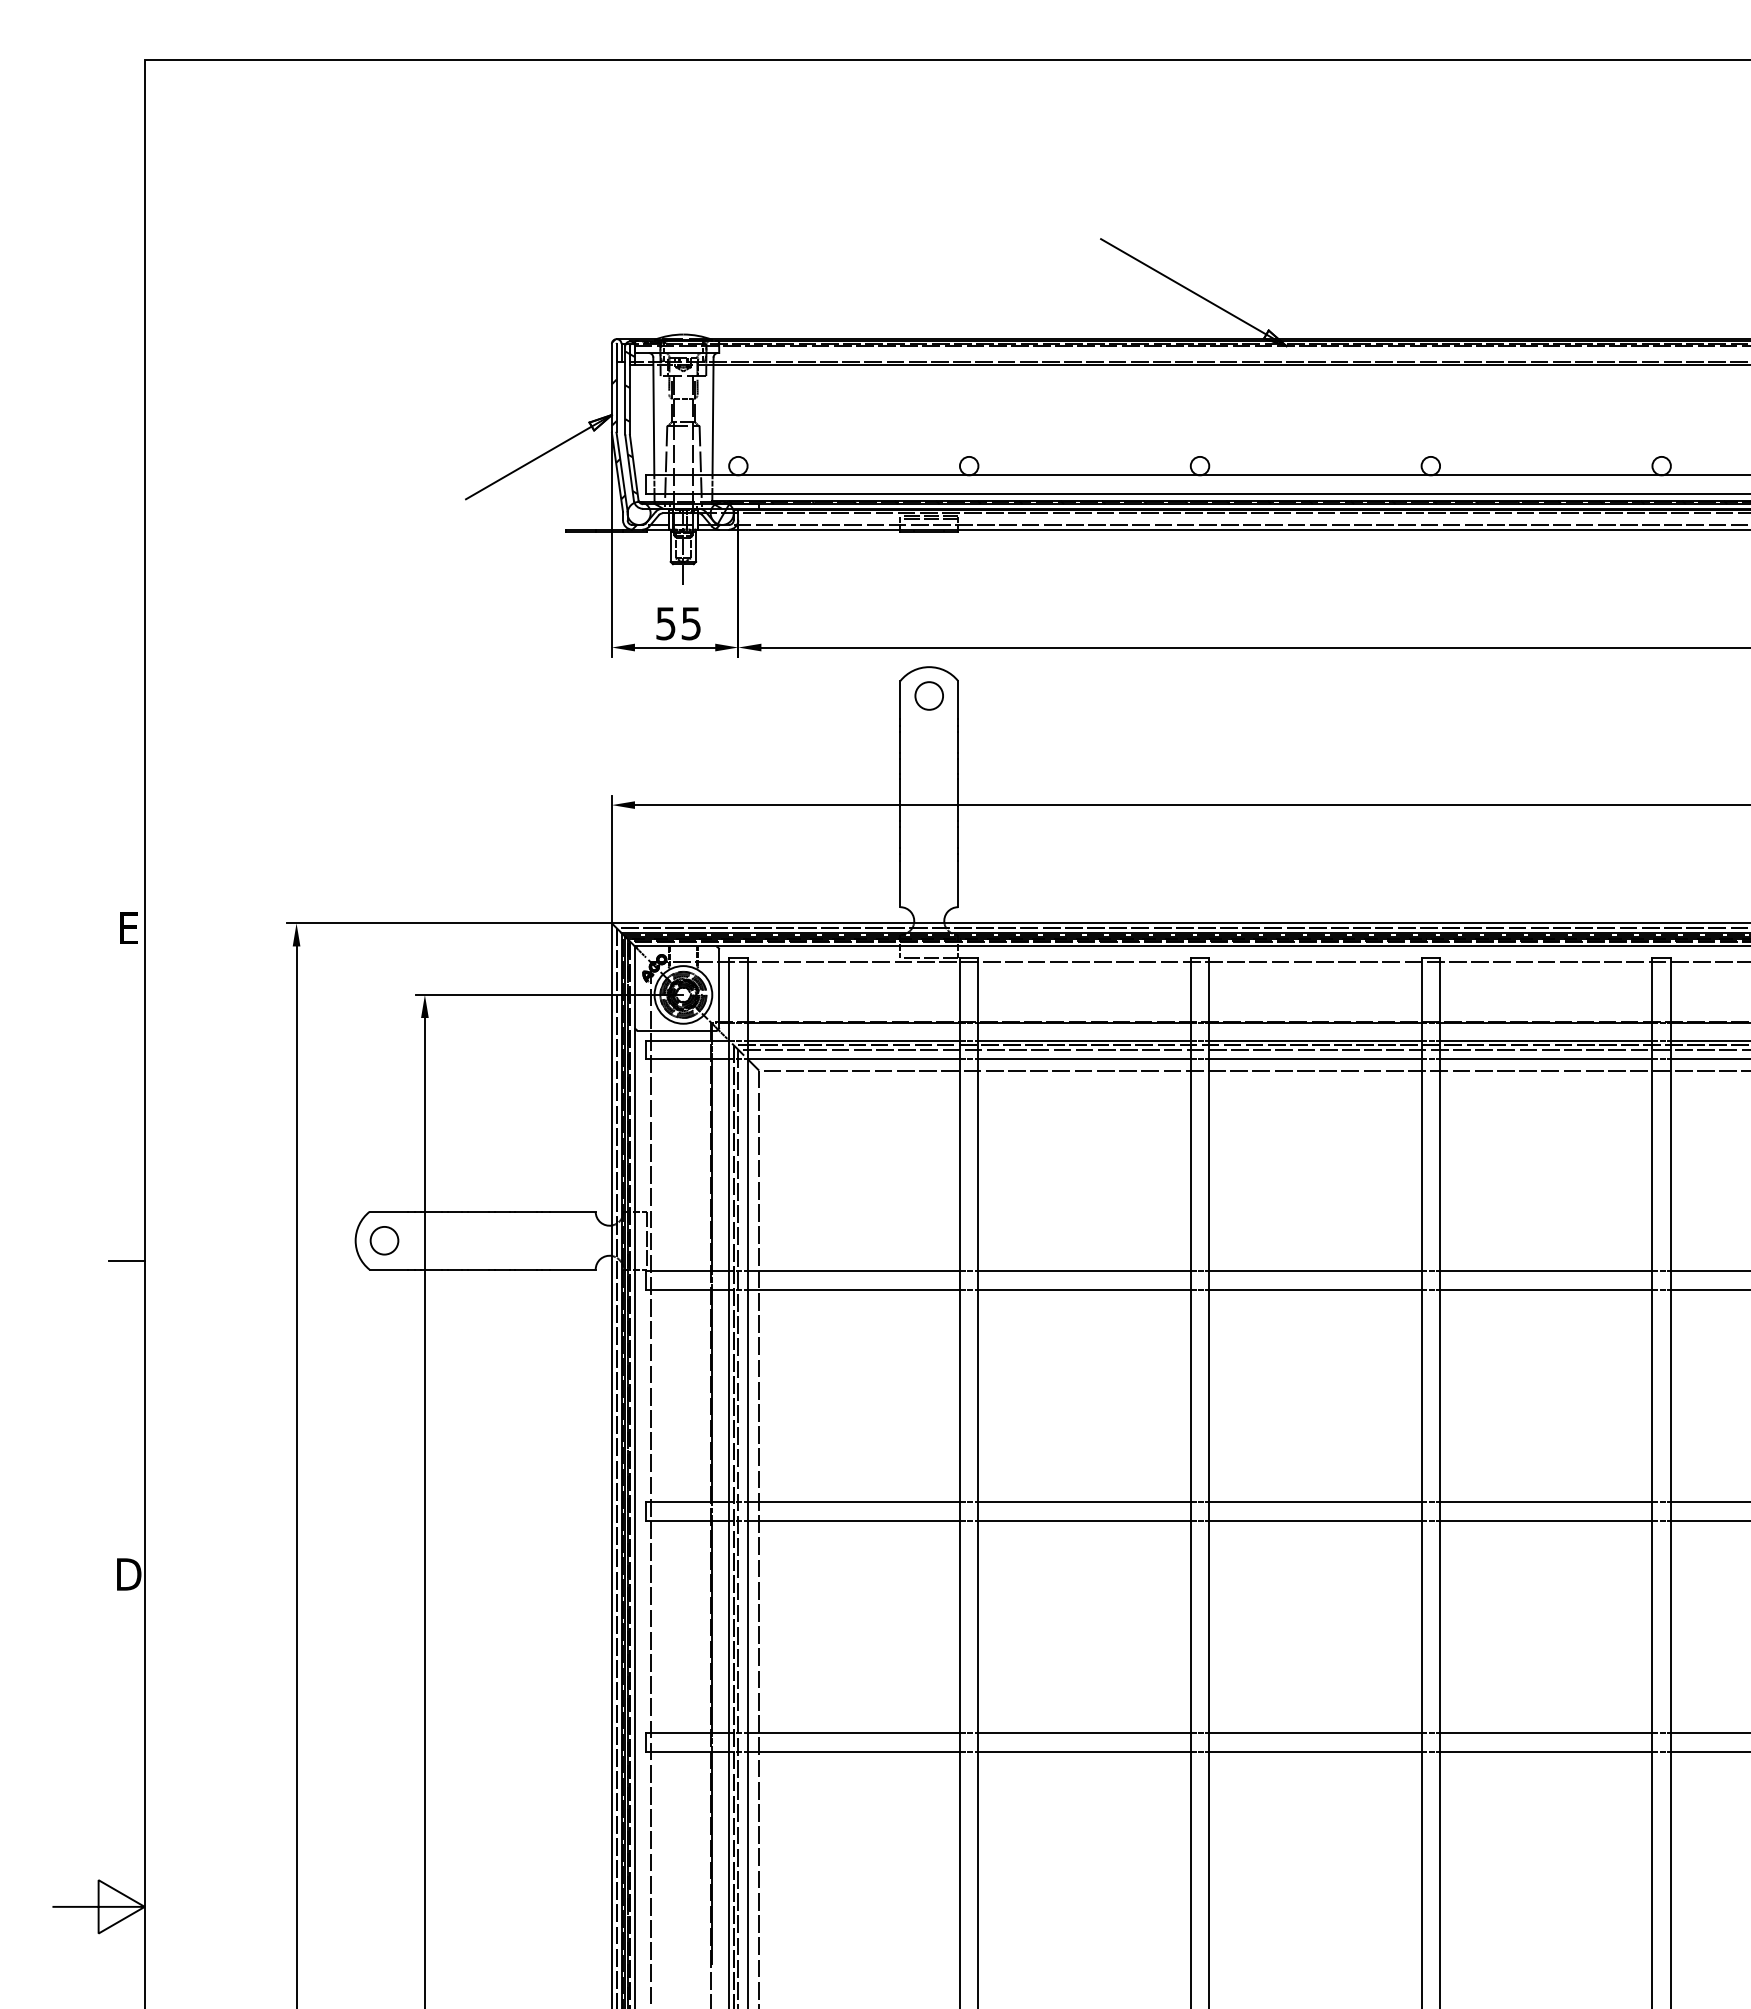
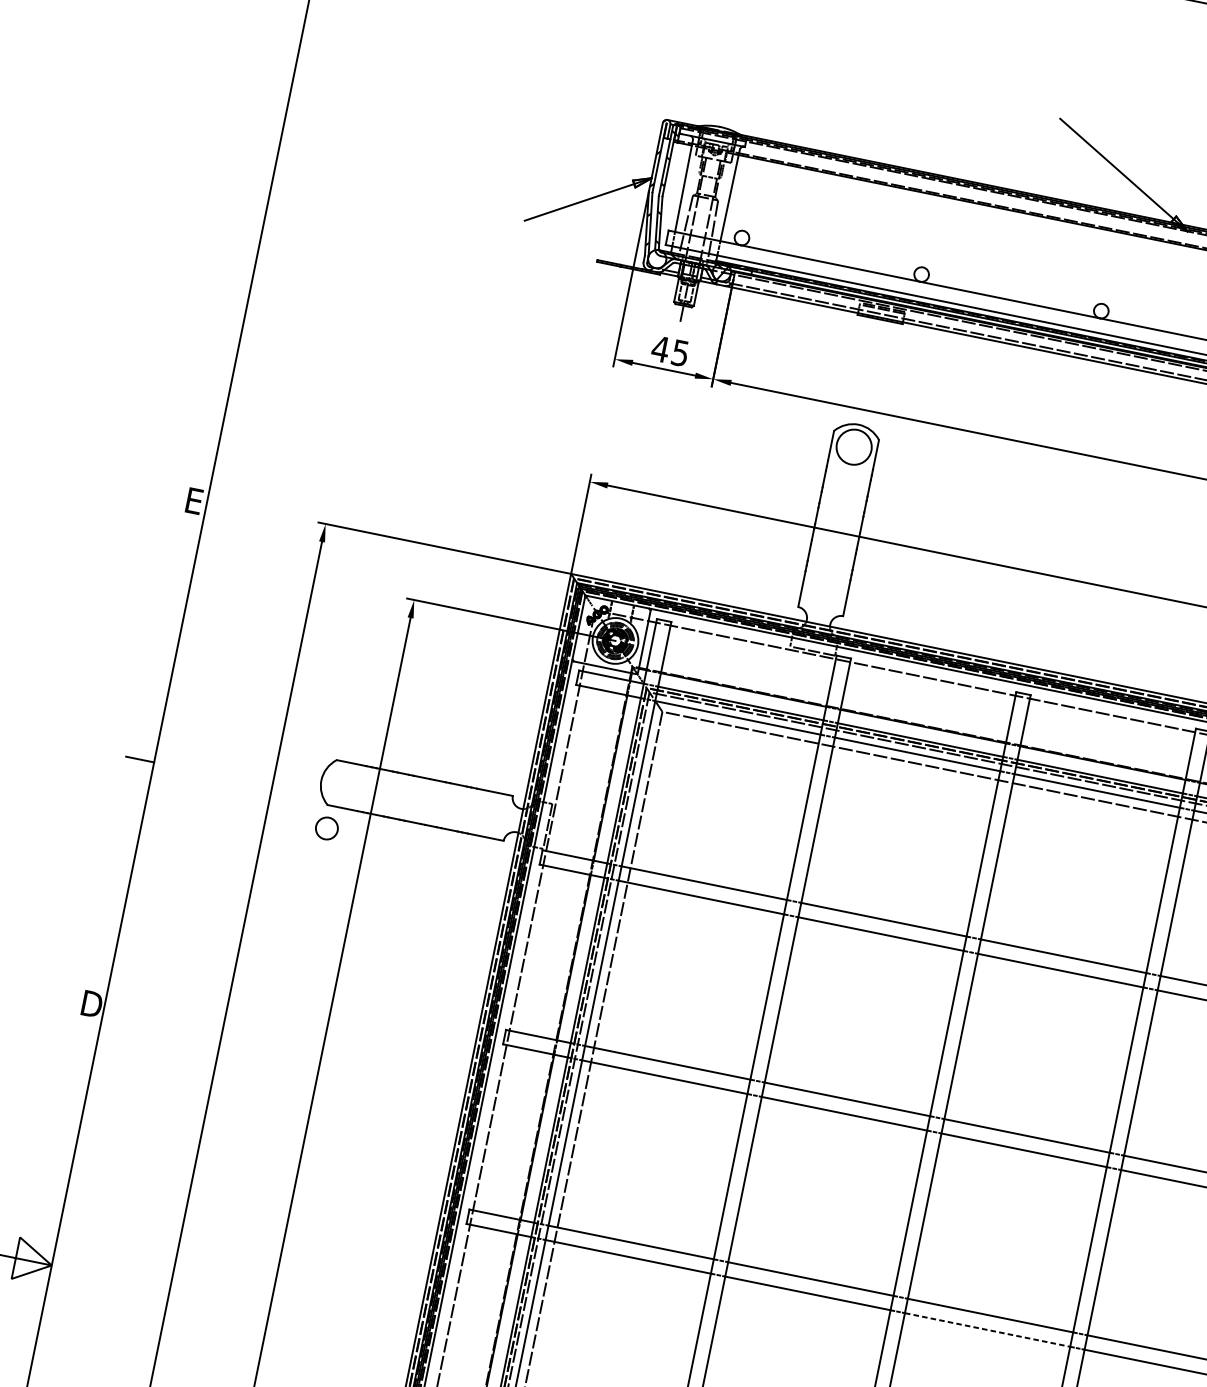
text: (665, 623) -> (660, 349), 55 -> 45
circle: (929, 695) -> (854, 446), size x1.6
circle: (384, 1240) -> (326, 828), moved
line: (1315, 1751) -> (987, 1329), solid -> dashed

